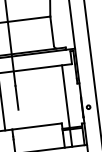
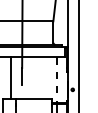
line: (66, 97) -> (57, 80), solid -> dashed

